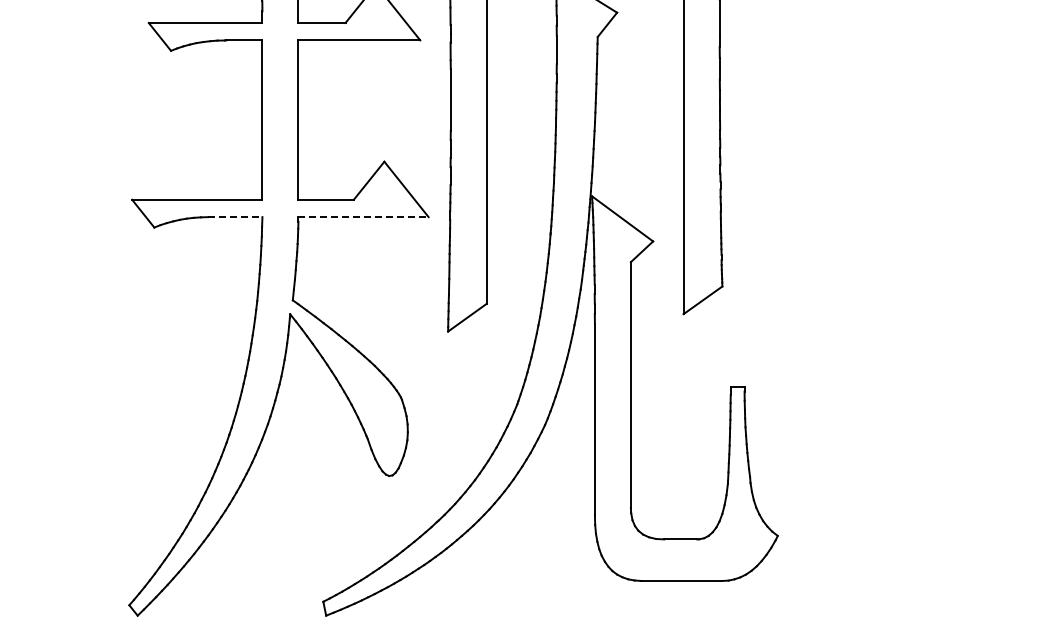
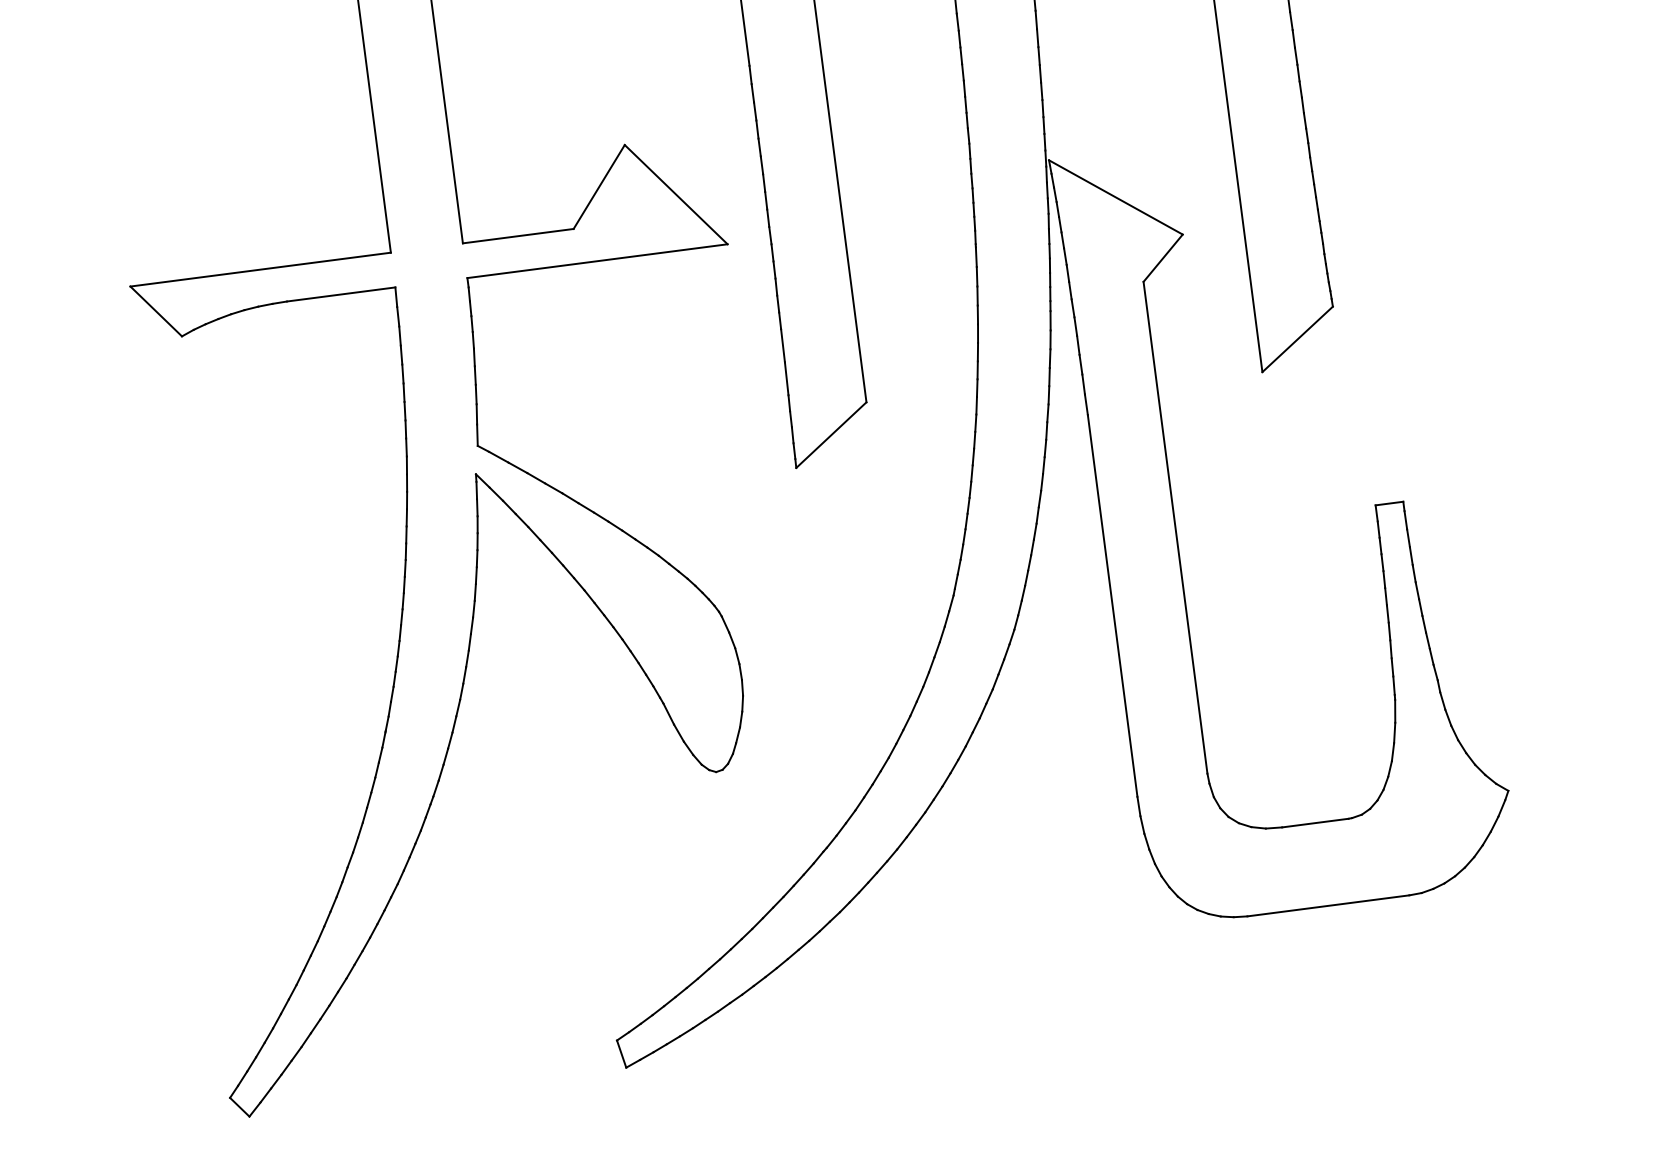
line: (235, 217) -> (341, 295), dashed -> solid
line: (364, 217) -> (599, 261), dashed -> solid

